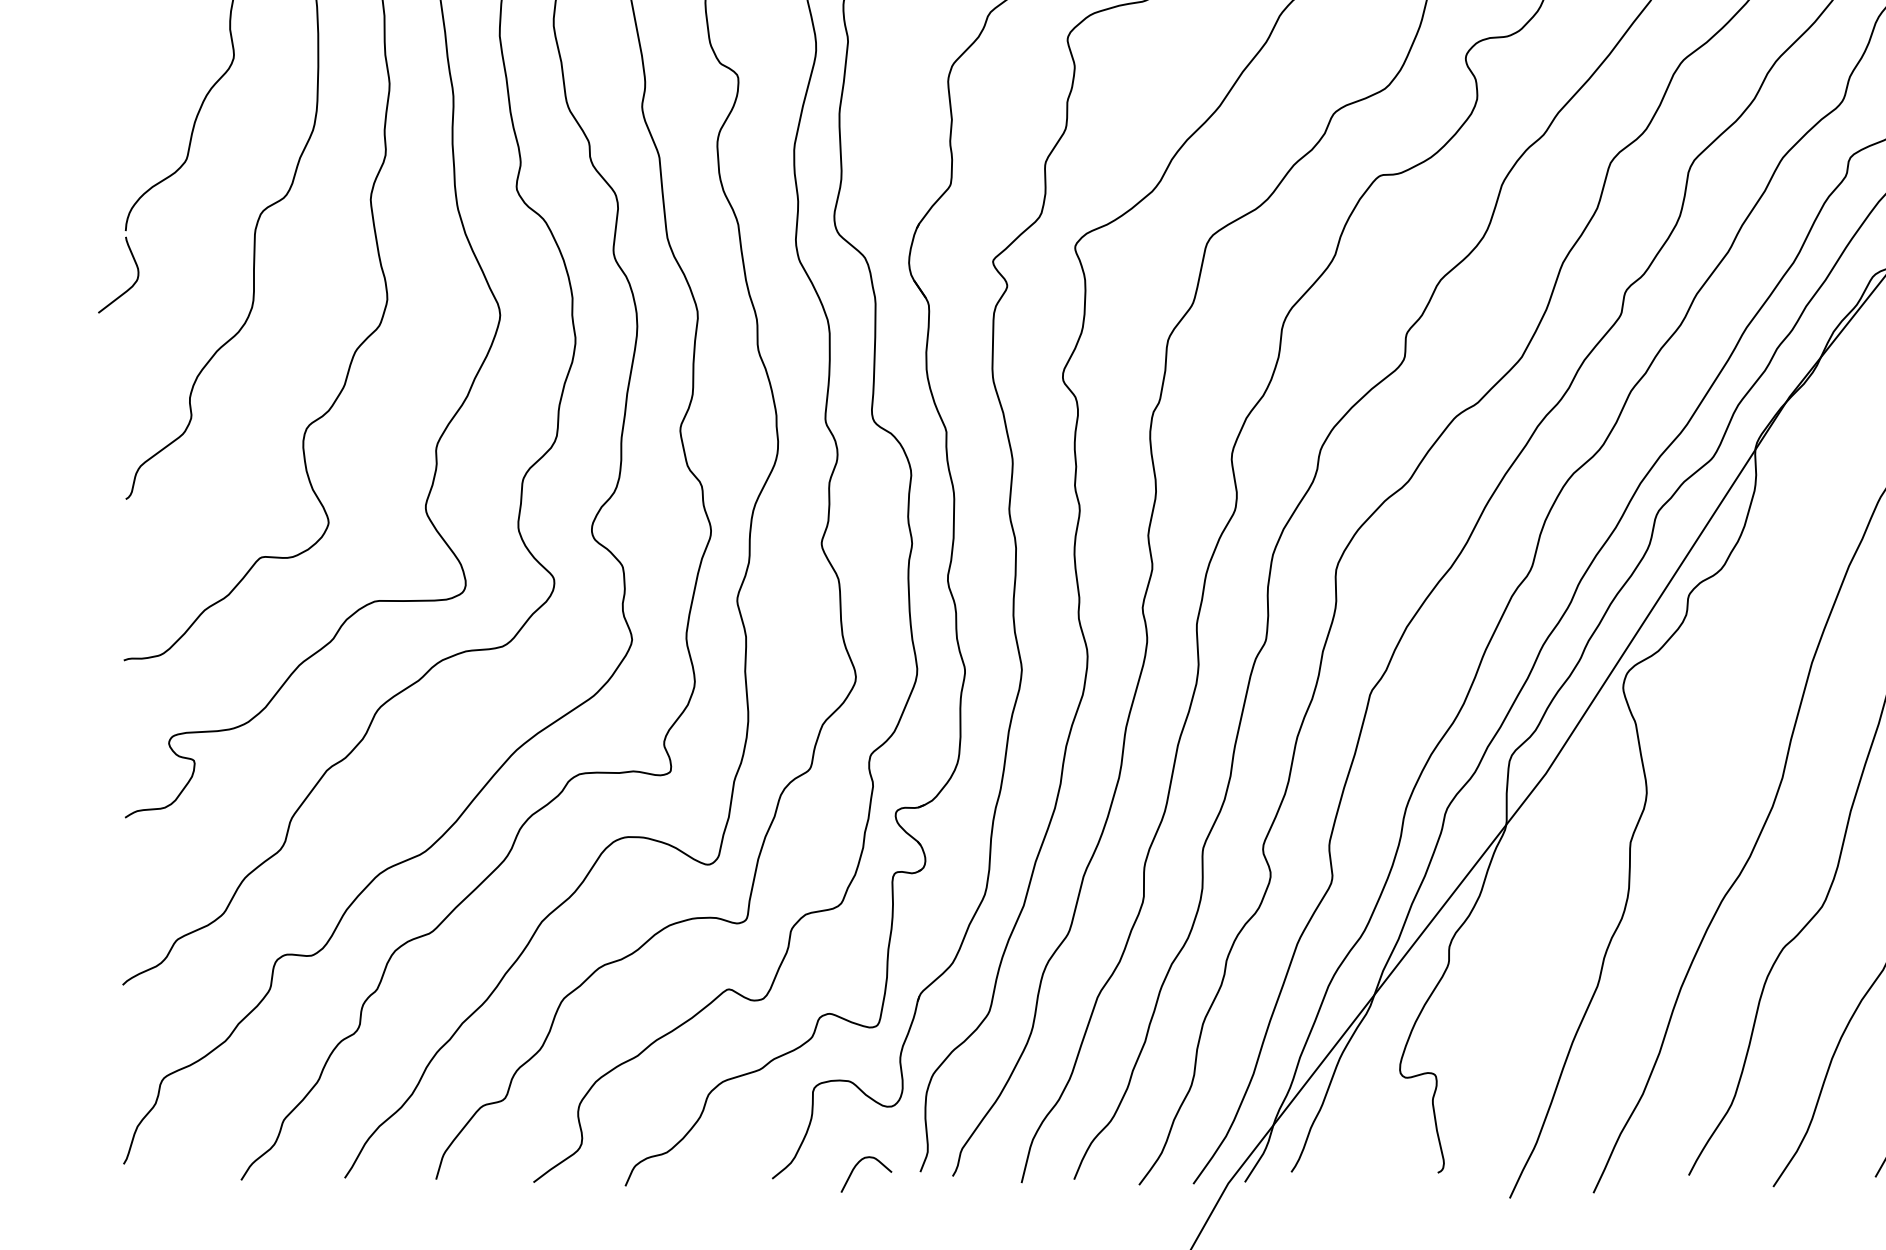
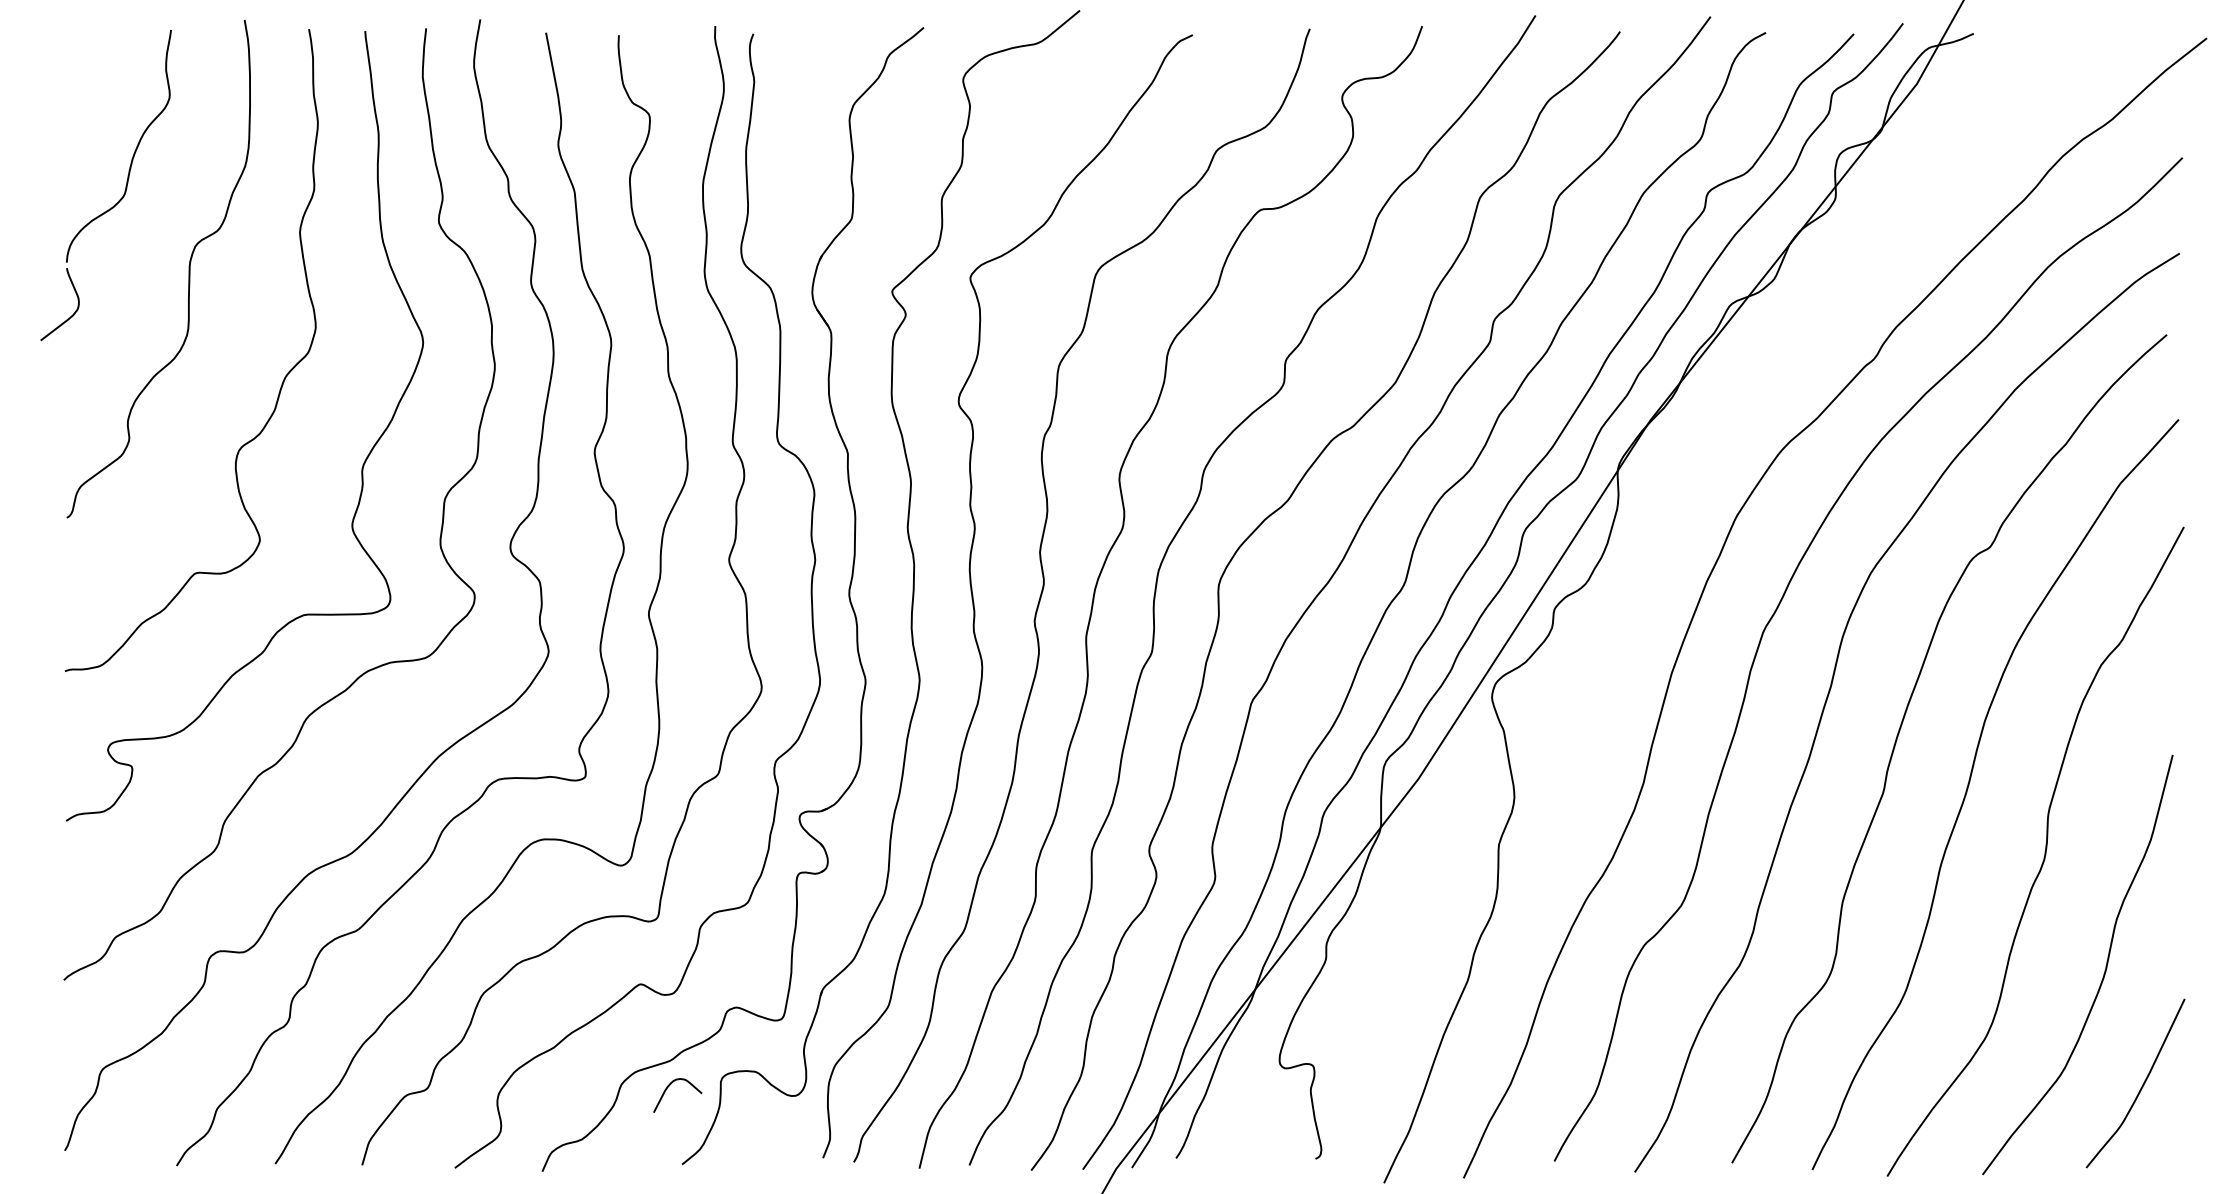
curve: (855, 1168) -> (667, 1089), moved

